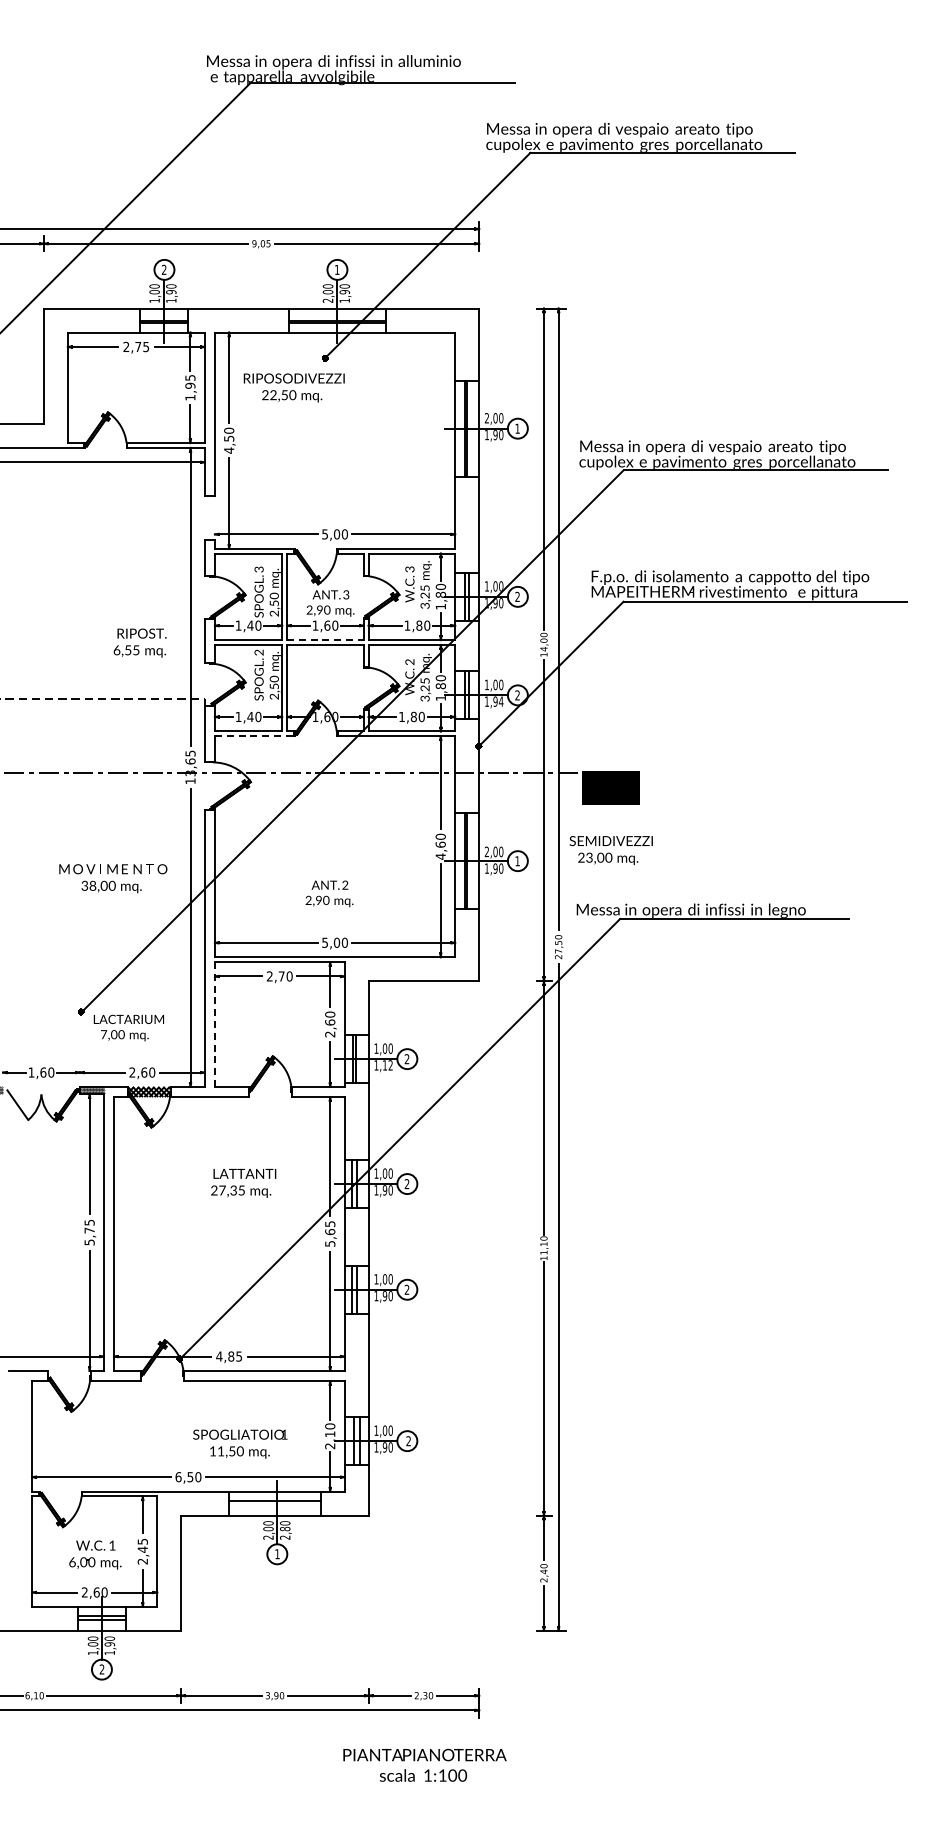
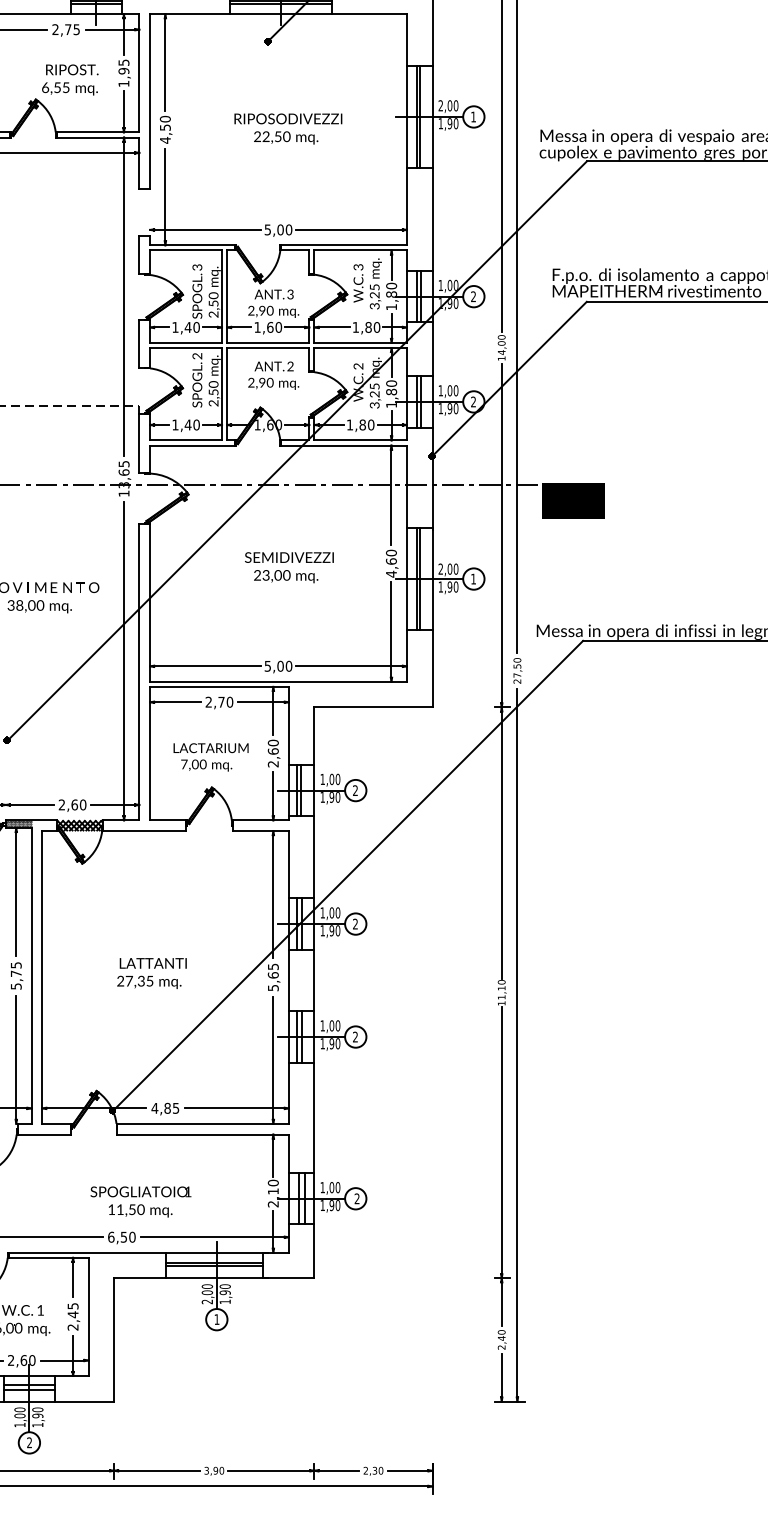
text: (293, 387) -> (287, 128), moved
line: (325, 640) -> (268, 343), dashed -> solid
text: (139, 642) -> (69, 79), moved
text: (500, 701) -> (455, 408), 1,94 -> 1,90
line: (254, 736) -> (192, 445), dashed -> solid
text: (610, 850) -> (288, 567), moved
text: (329, 893) -> (273, 375), moved
line: (214, 1024) -> (149, 753), dashed -> solid
text: (128, 1027) -> (210, 756), moved
text: (387, 1065) -> (334, 797), 1,12 -> 1,90
text: (243, 1183) -> (151, 973), moved
text: (240, 1443) -> (141, 1201), moved
line: (274, 1504) -> (213, 1266), added
text: (285, 1532) -> (225, 1296), 2,80 -> 1,90

